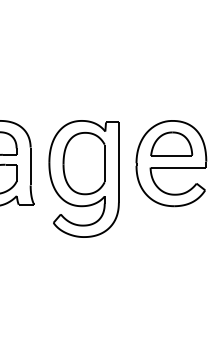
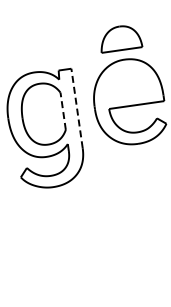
part: (171, 143) -> (120, 37), moved
line: (118, 162) -> (76, 108), solid -> dashed
line: (104, 163) -> (62, 111), solid -> dashed

